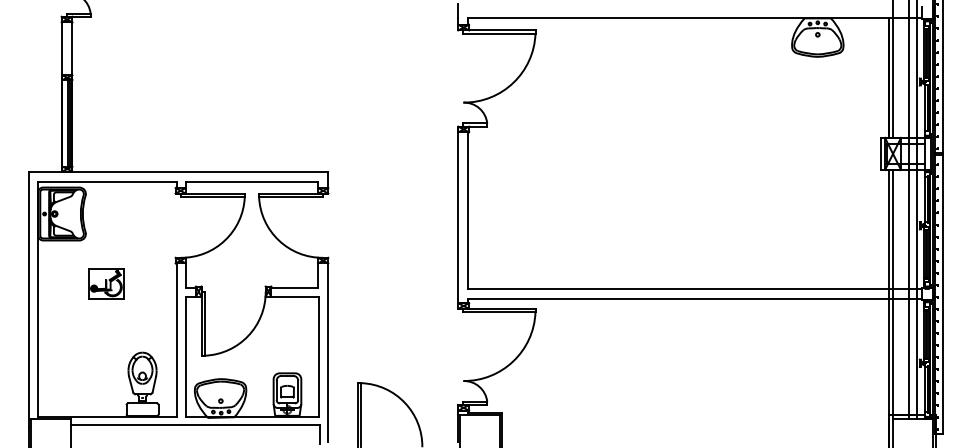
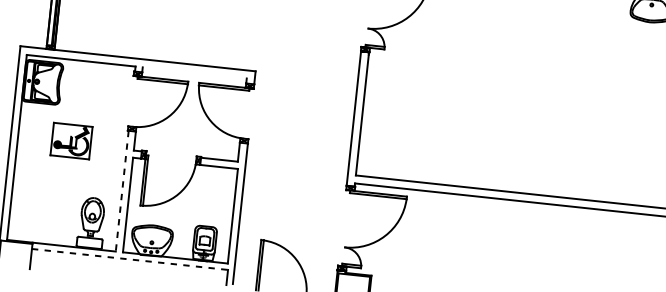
line: (251, 181) -> (194, 72), removed
part: (106, 283) -> (71, 140), size x1.4
line: (176, 340) -> (122, 191), solid -> dashed
line: (195, 425) -> (129, 259), solid -> dashed

